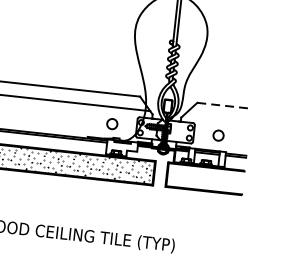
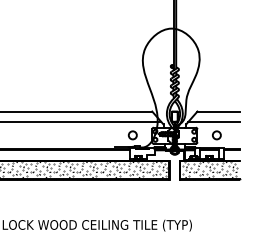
line: (225, 105) -> (219, 111), dashed -> solid
line: (217, 119) -> (214, 122), added
hatch: (204, 179) -> (209, 170), added

